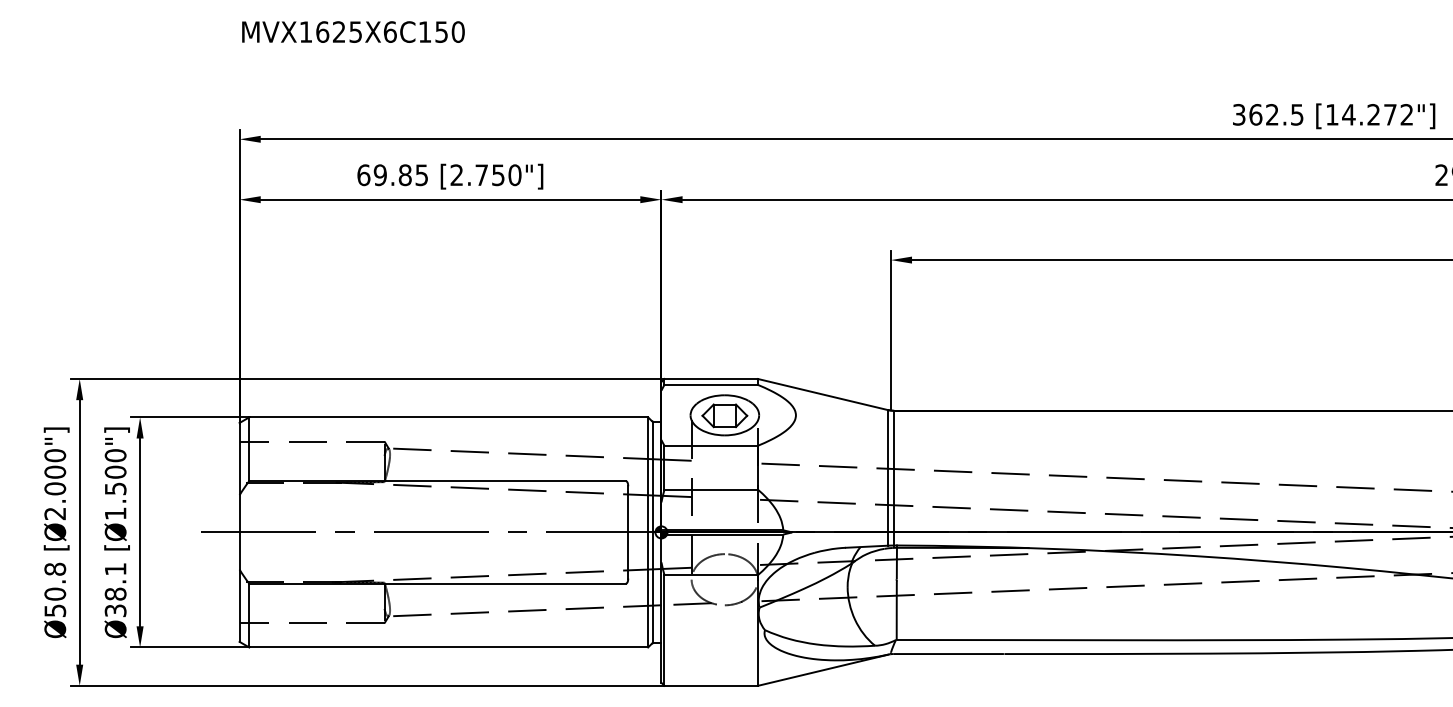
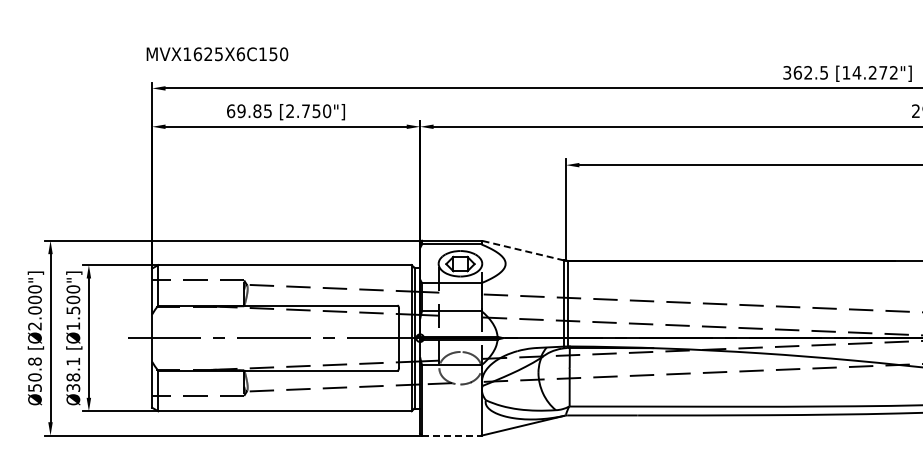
text: (353, 32) -> (217, 54), moved
line: (822, 394) -> (522, 250), solid -> dashed
line: (710, 685) -> (451, 435), solid -> dashed

